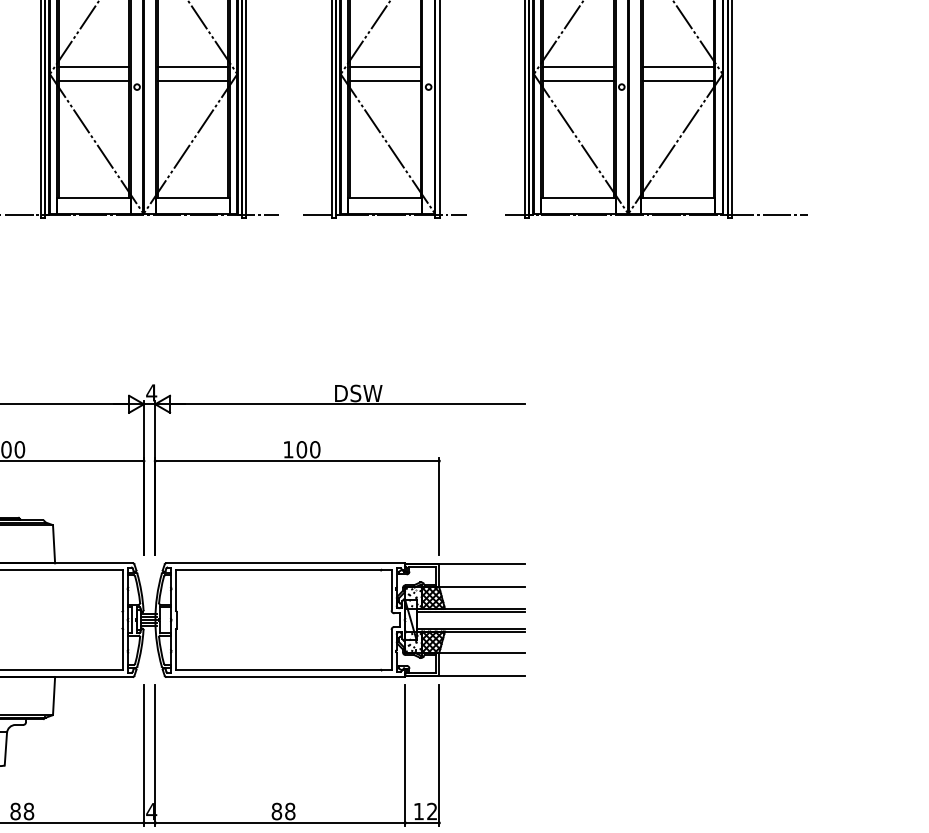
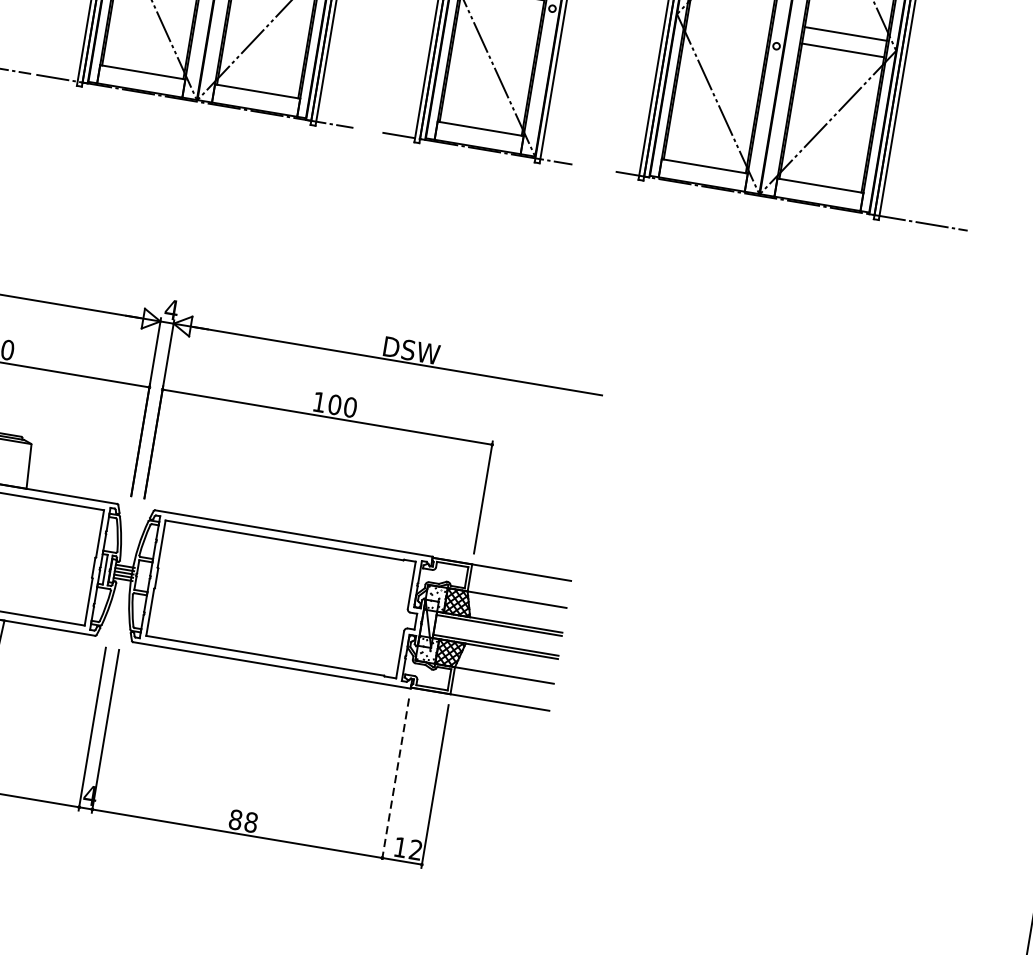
line: (578, 67) -> (730, 15), removed
line: (578, 81) -> (727, 31), removed
line: (405, 756) -> (395, 780), solid -> dashed

